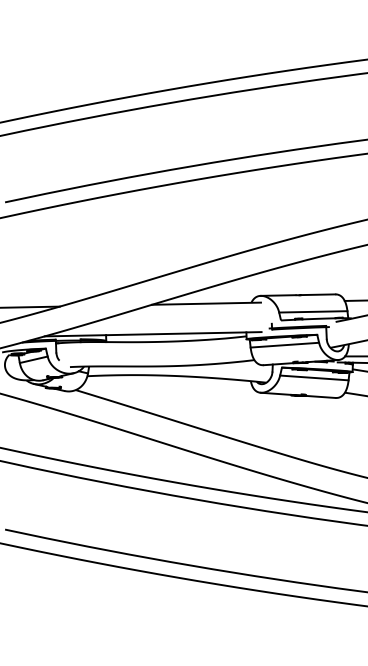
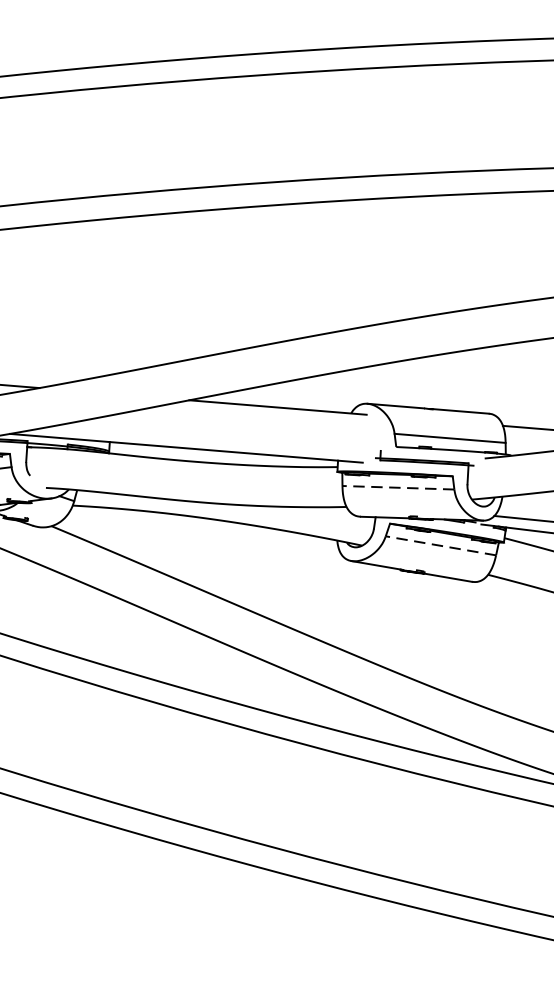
line: (284, 345) -> (397, 488), solid -> dashed
line: (313, 377) -> (439, 544), solid -> dashed

